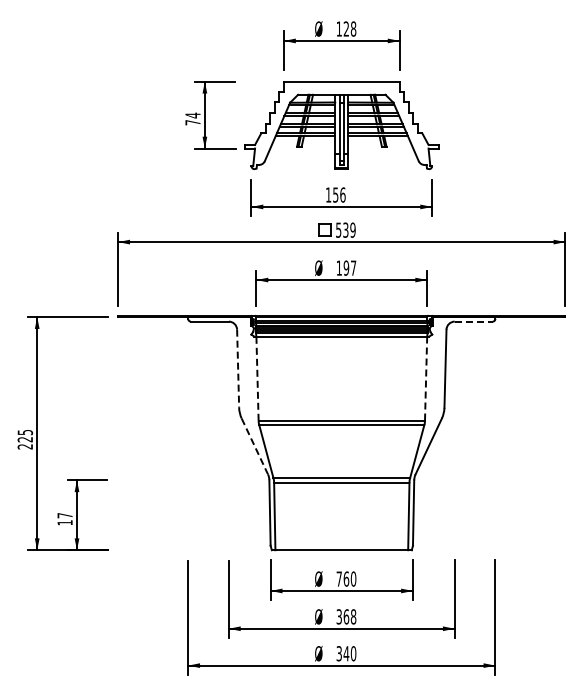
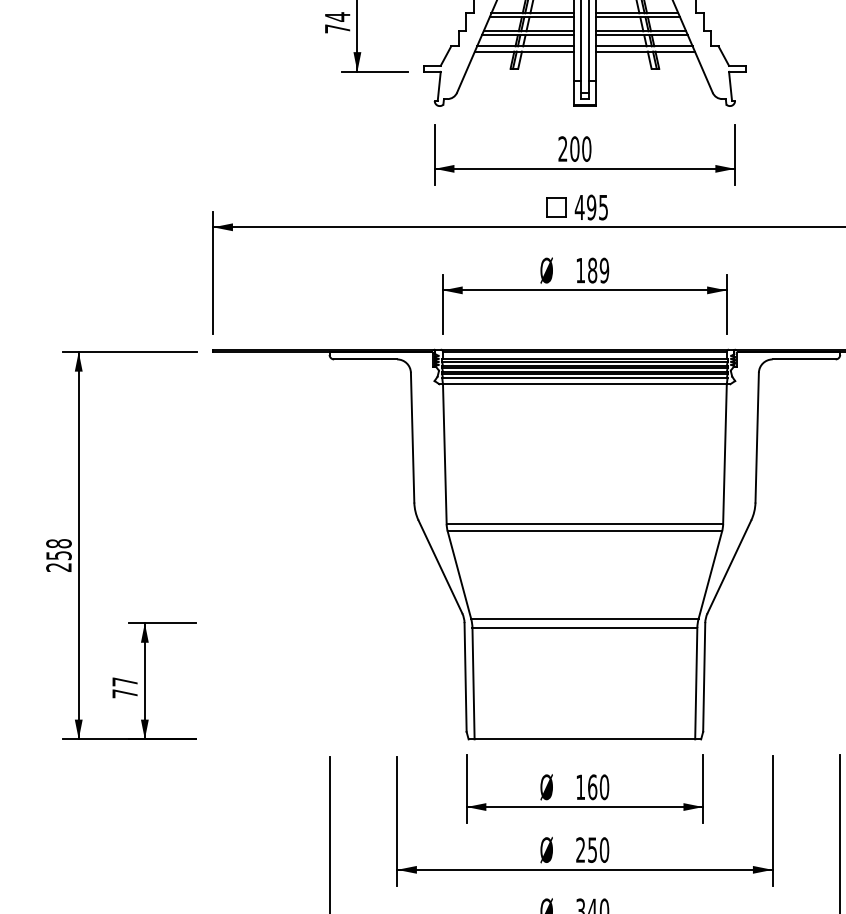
text: (335, 194) -> (574, 148), 156 -> 200
text: (345, 229) -> (591, 206), 539 -> 495
text: (349, 267) -> (597, 269), 197 -> 189
line: (473, 321) -> (803, 359), dashed -> solid
line: (238, 369) -> (413, 439), dashed -> solid
line: (257, 378) -> (444, 453), dashed -> solid
line: (426, 379) -> (725, 455), dashed -> solid
text: (25, 435) -> (59, 548), 225 -> 258
line: (254, 446) -> (439, 566), dashed -> solid
text: (64, 522) -> (124, 693), 17 -> 77
text: (338, 578) -> (579, 786), 760 -> 160
text: (346, 616) -> (592, 849), 368 -> 250

